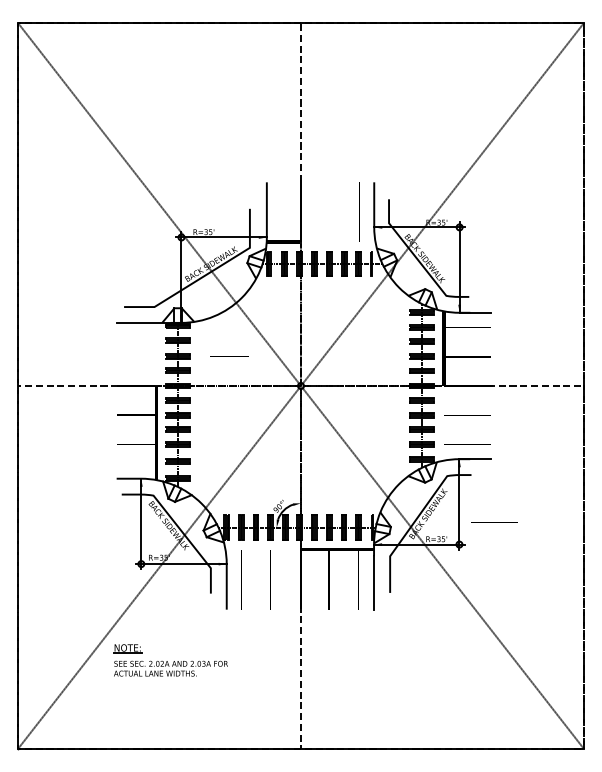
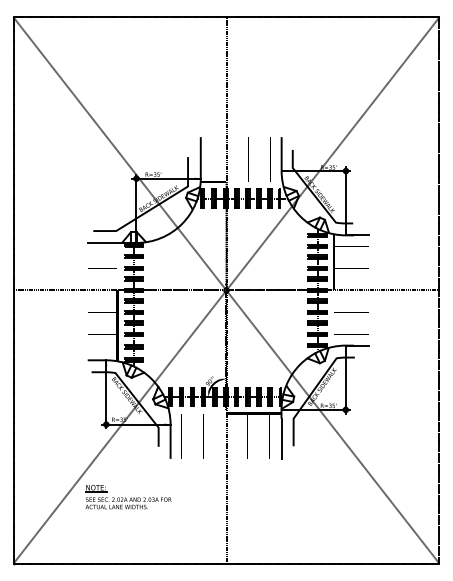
line: (330, 211) -> (248, 159), added
line: (229, 356) -> (102, 268), moved
line: (494, 522) -> (372, 393), removed

